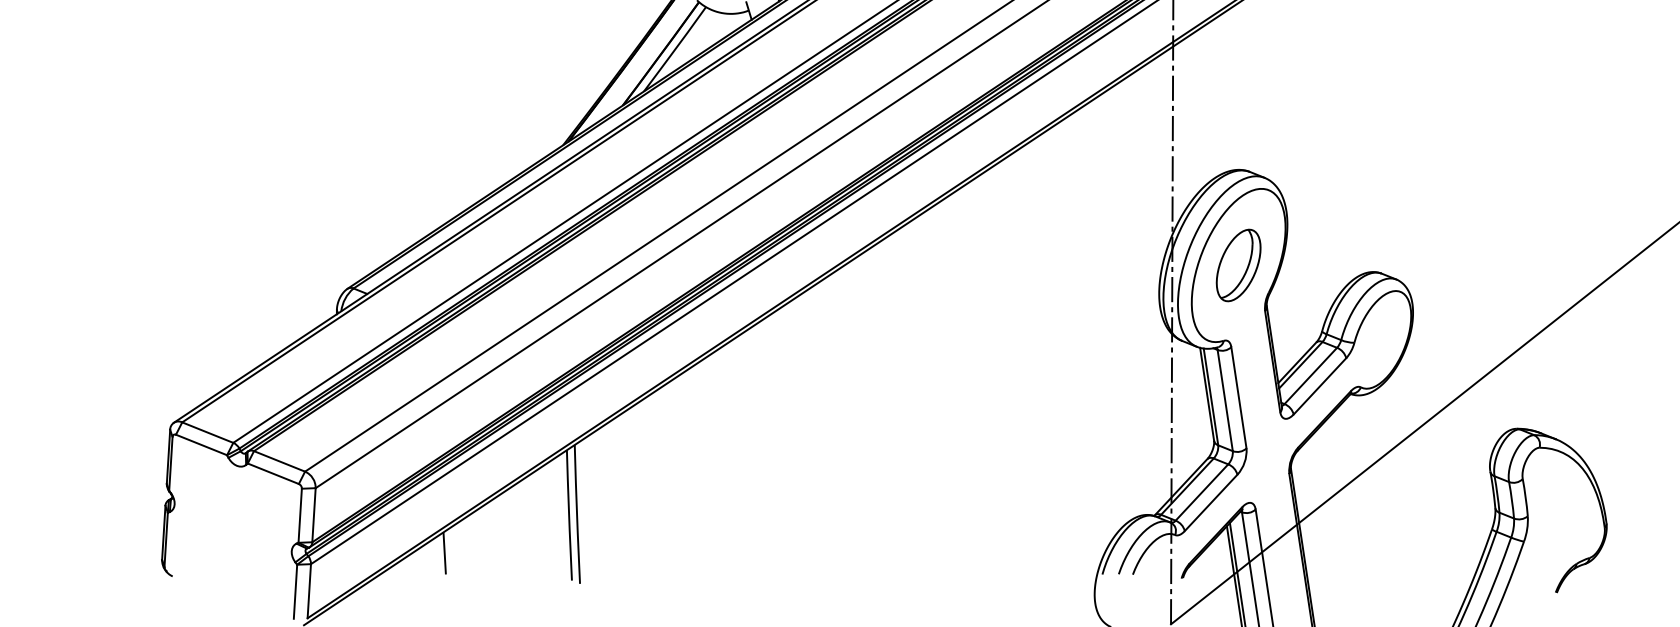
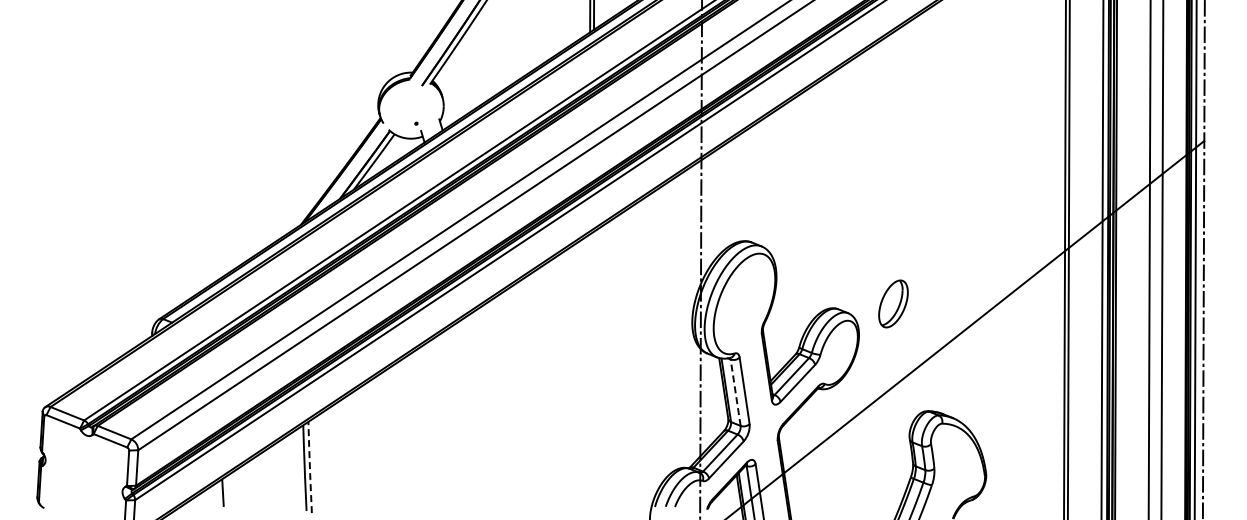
part: (1238, 264) -> (893, 303), moved
line: (1224, 400) -> (735, 392), solid -> dashed
line: (576, 514) -> (309, 467), solid -> dashed

